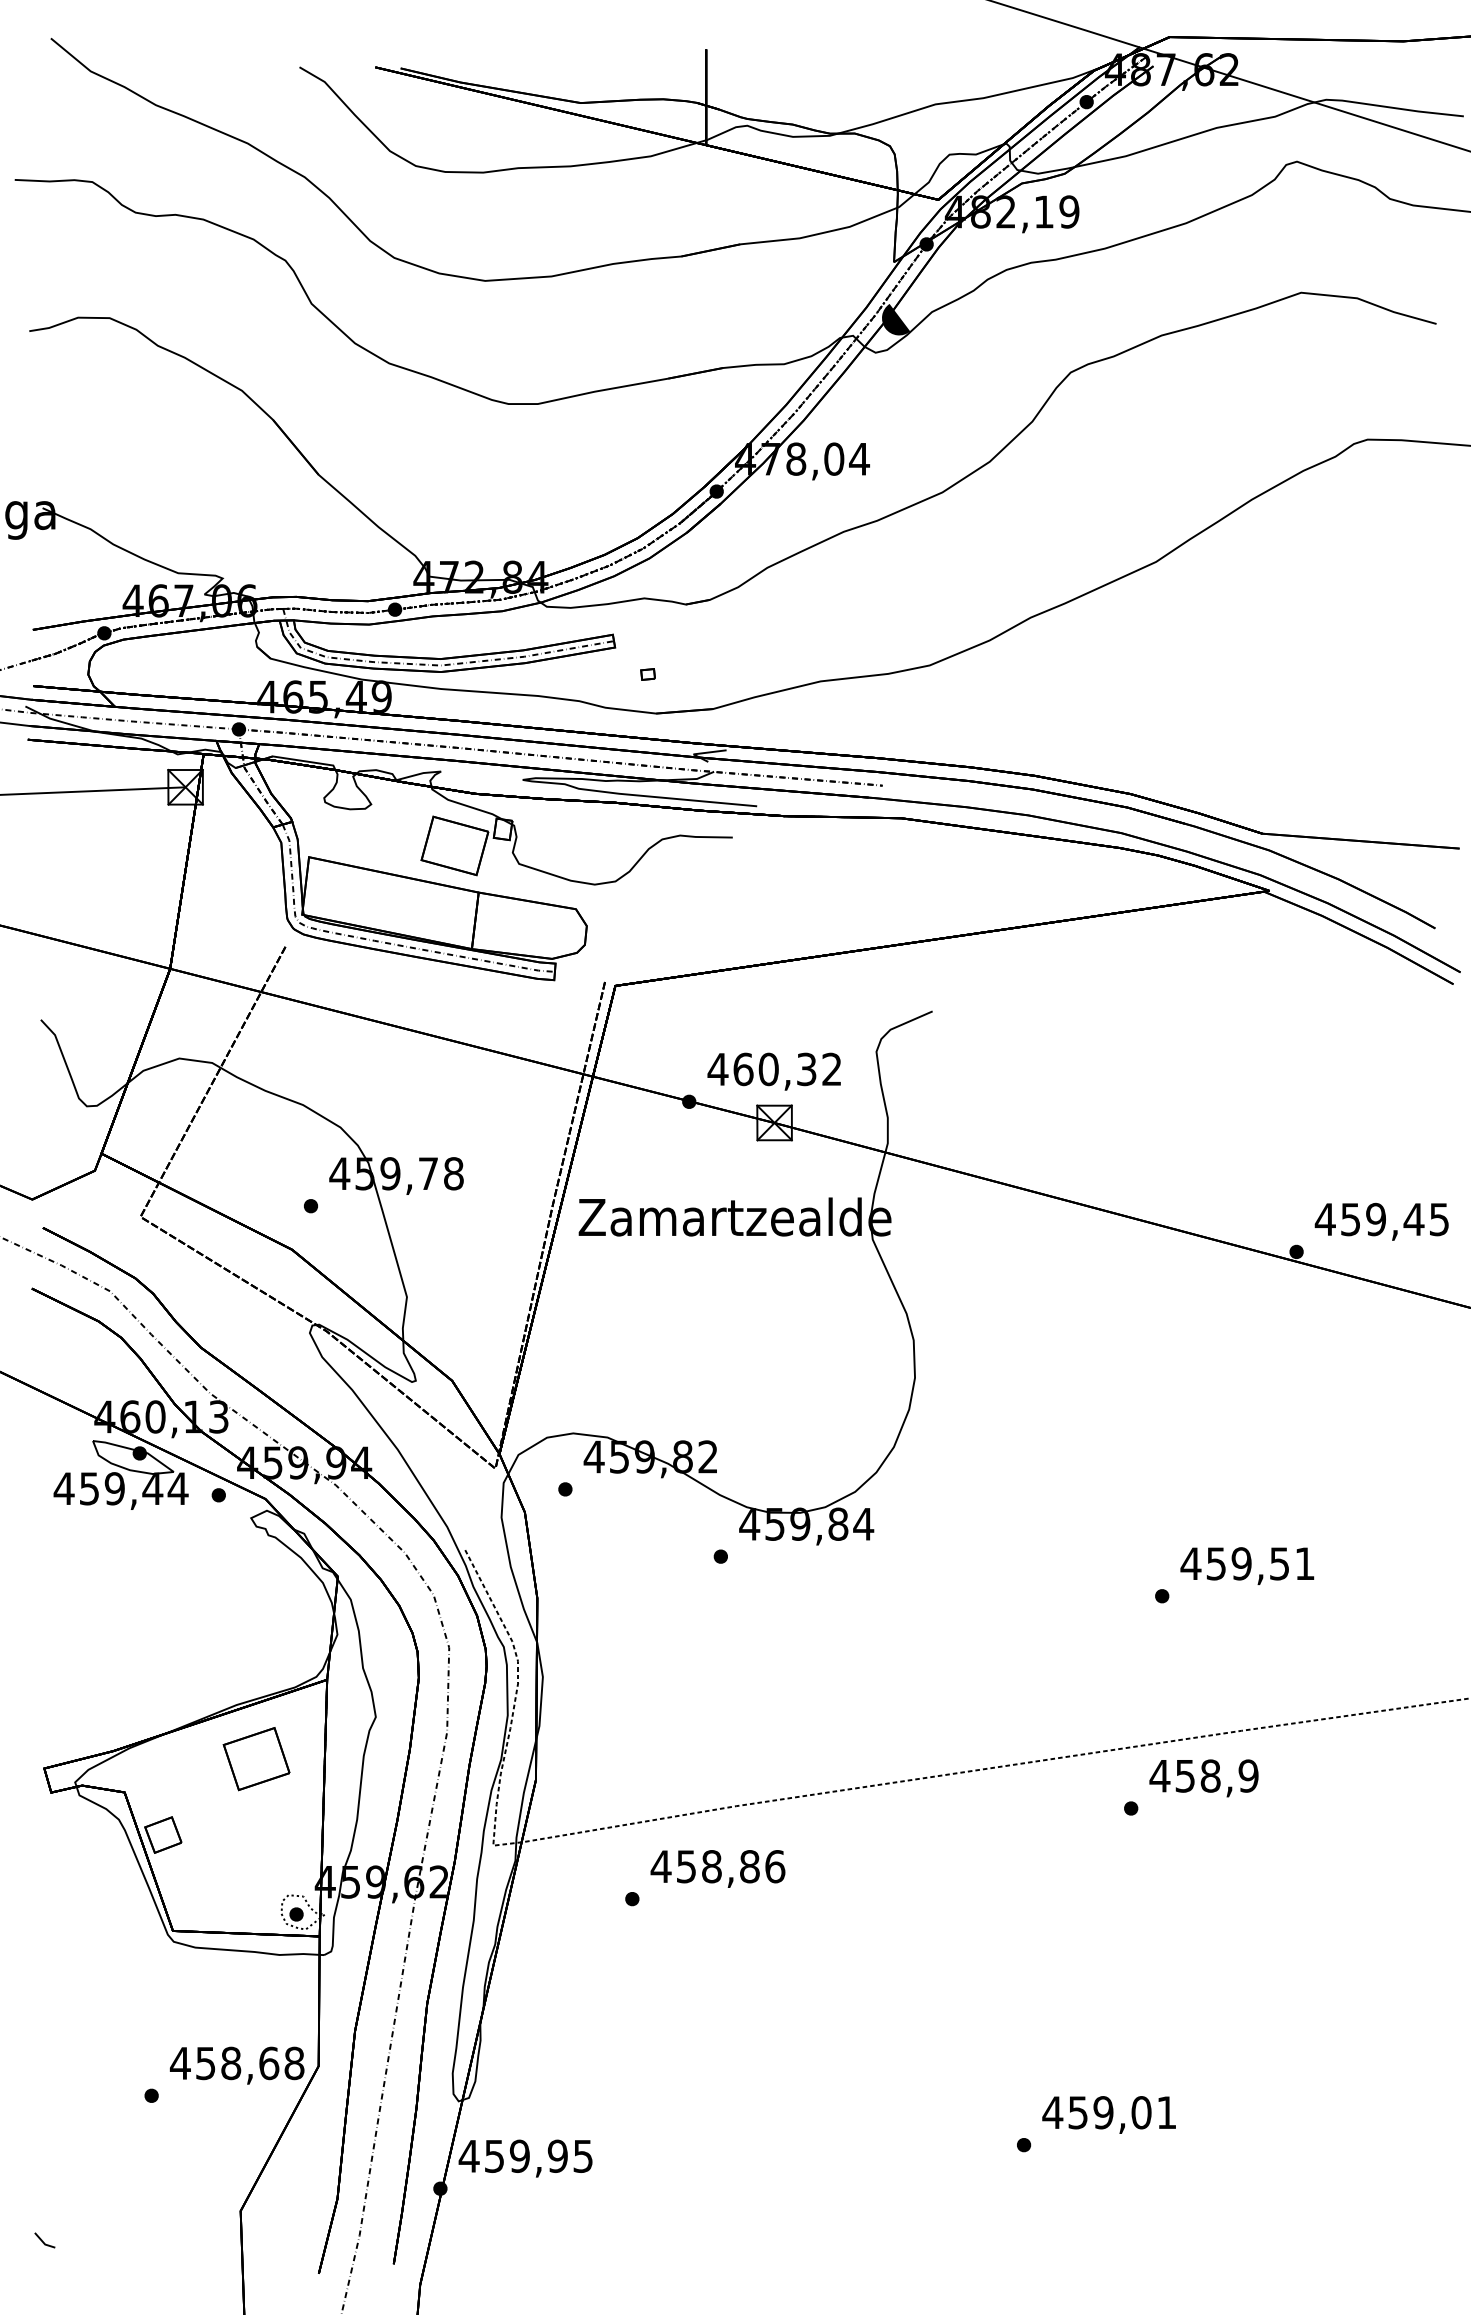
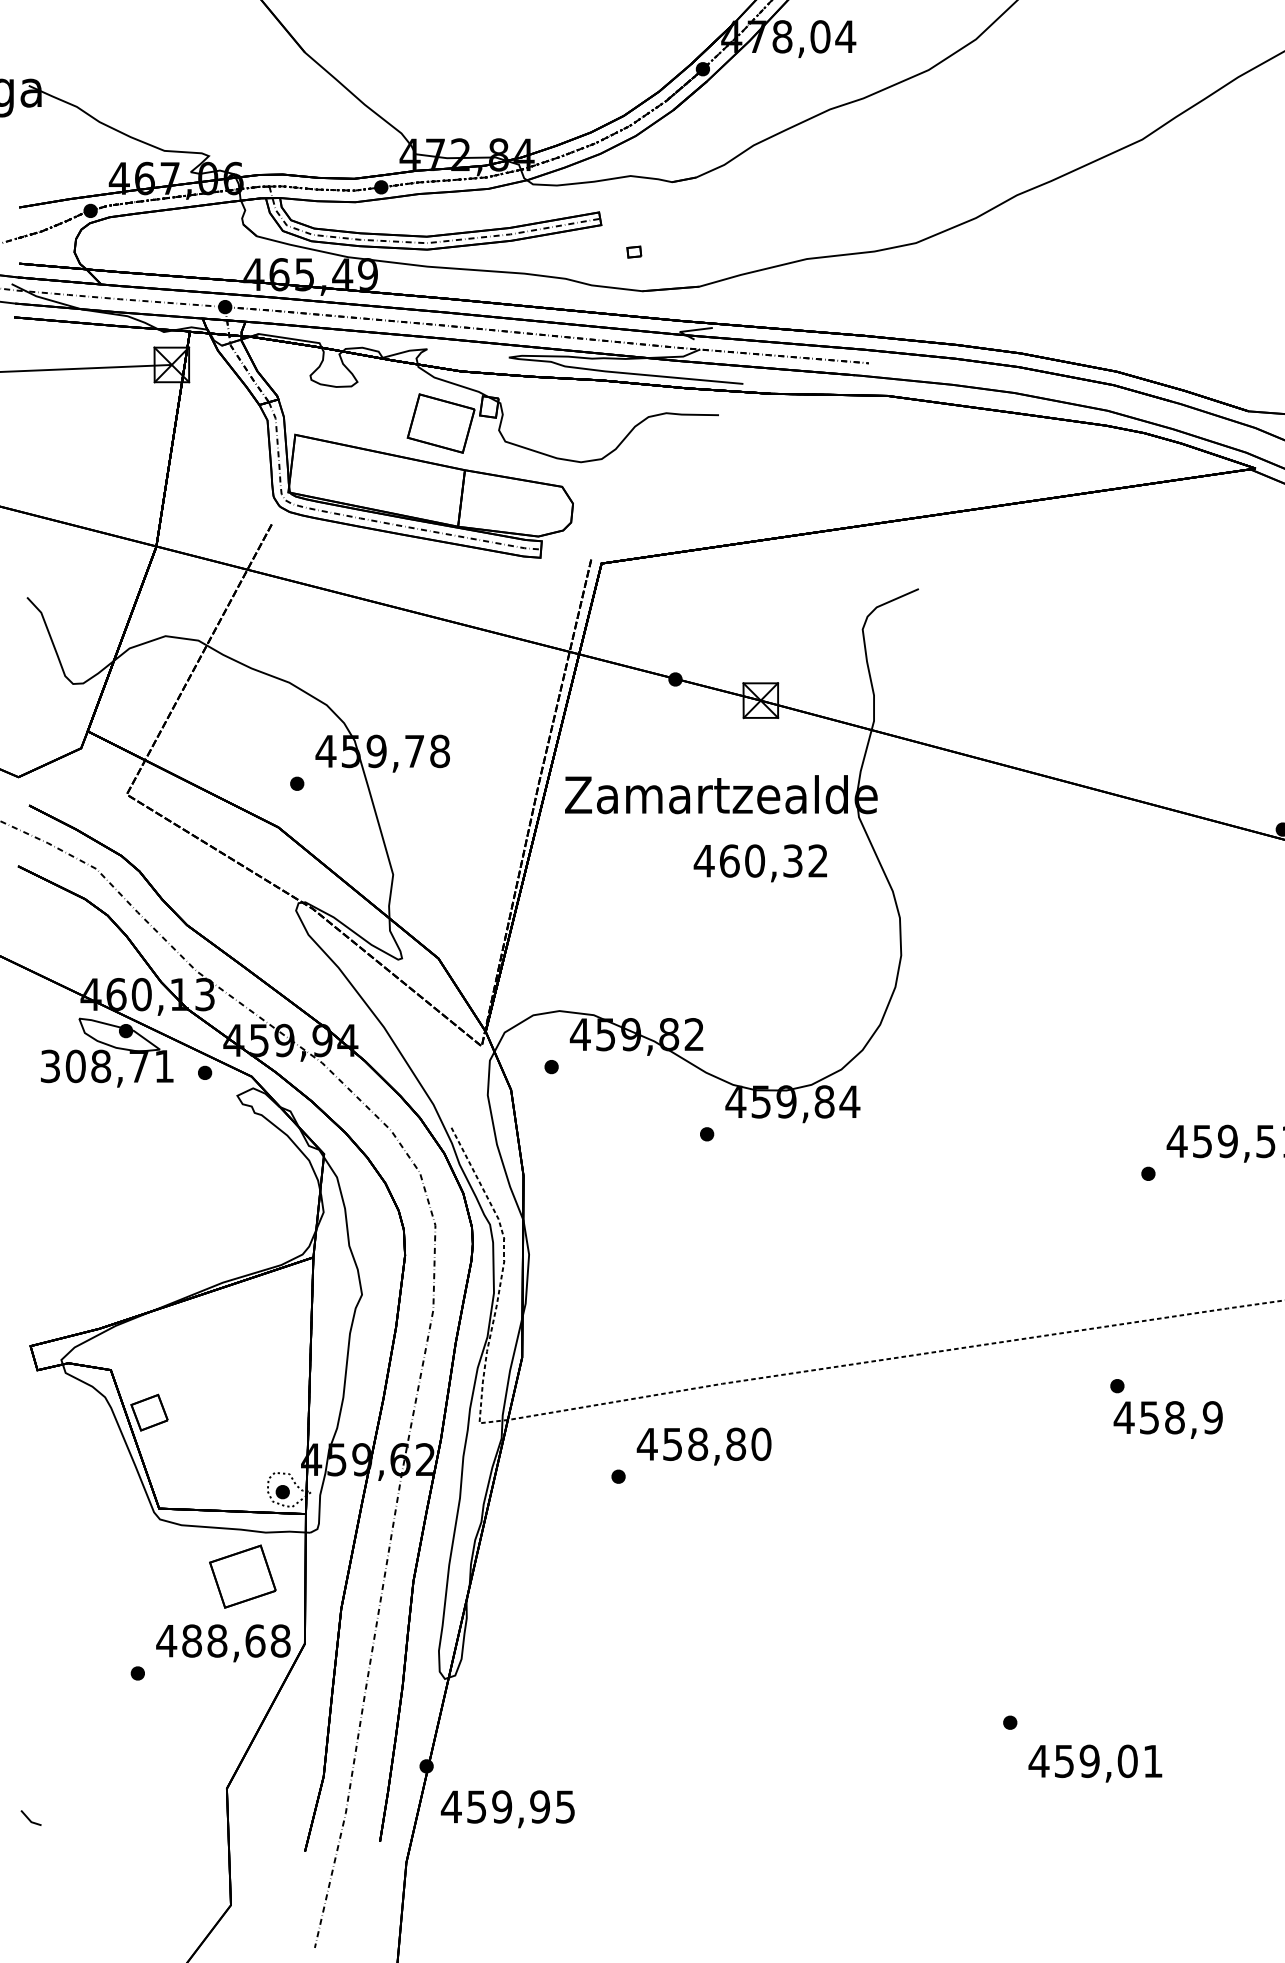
text: (773, 1071) -> (759, 863), moved
text: (120, 1488) -> (106, 1066), 459,44 -> 308,71
part: (256, 1759) -> (242, 1577), moved
text: (1203, 1778) -> (1167, 1420), moved
text: (775, 1866) -> (761, 1444), 458,86 -> 458,80
text: (205, 2063) -> (191, 1641), 458,68 -> 488,68
text: (1108, 2114) -> (1094, 1763), moved
text: (525, 2158) -> (507, 1809), moved

